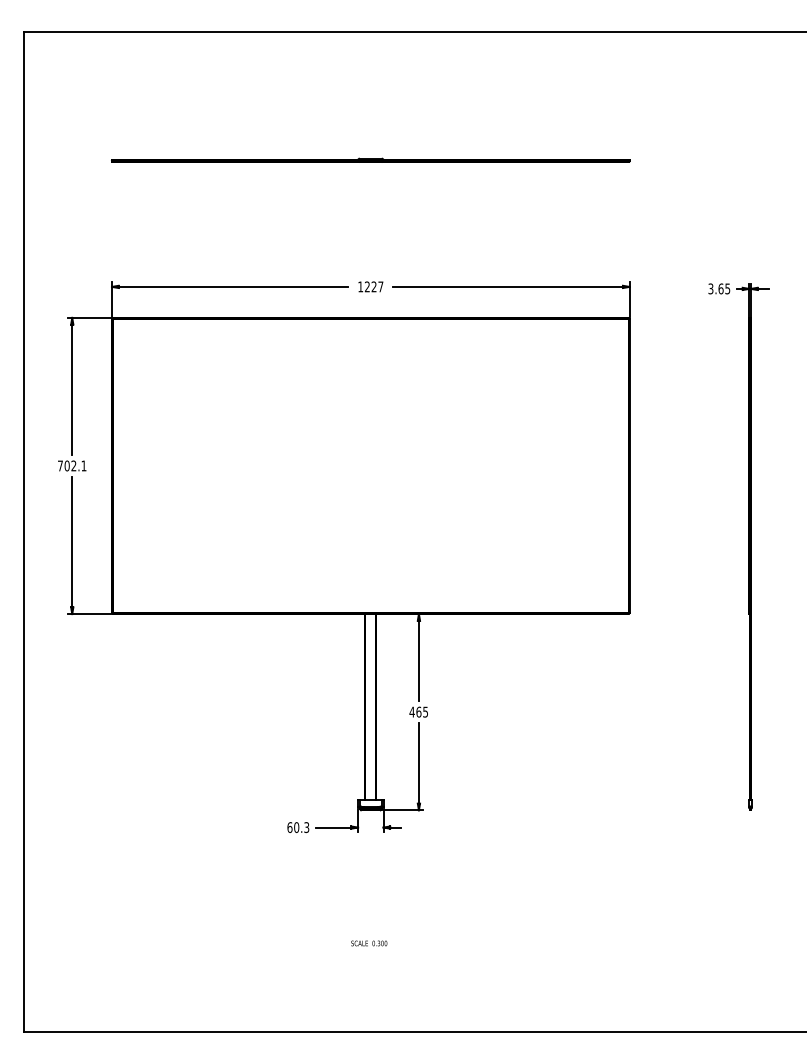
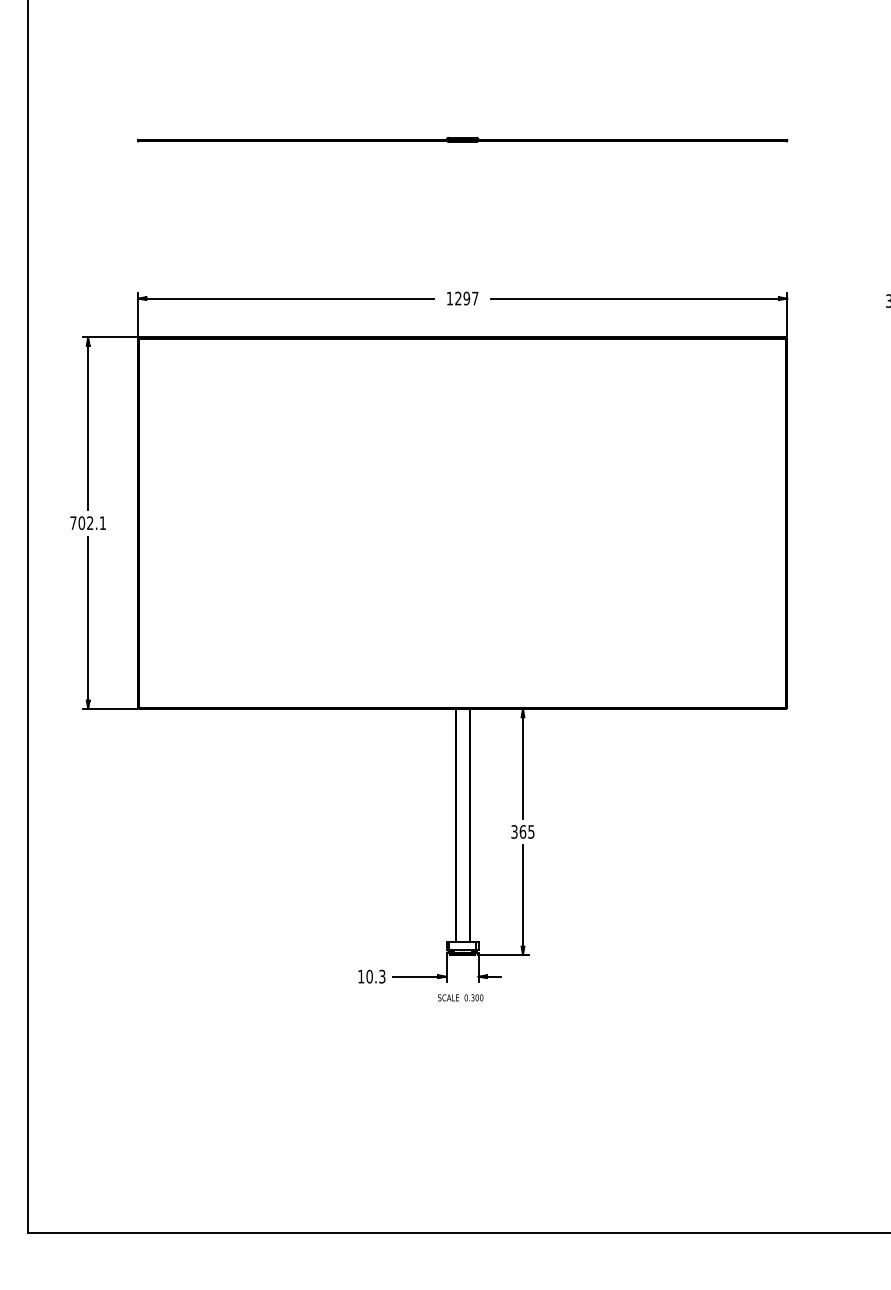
text: (373, 286) -> (466, 298), 1227 -> 1297
text: (411, 711) -> (513, 831), 465 -> 365
text: (289, 827) -> (360, 976), 60.3 -> 10.3
text: (369, 943) -> (460, 997), moved

